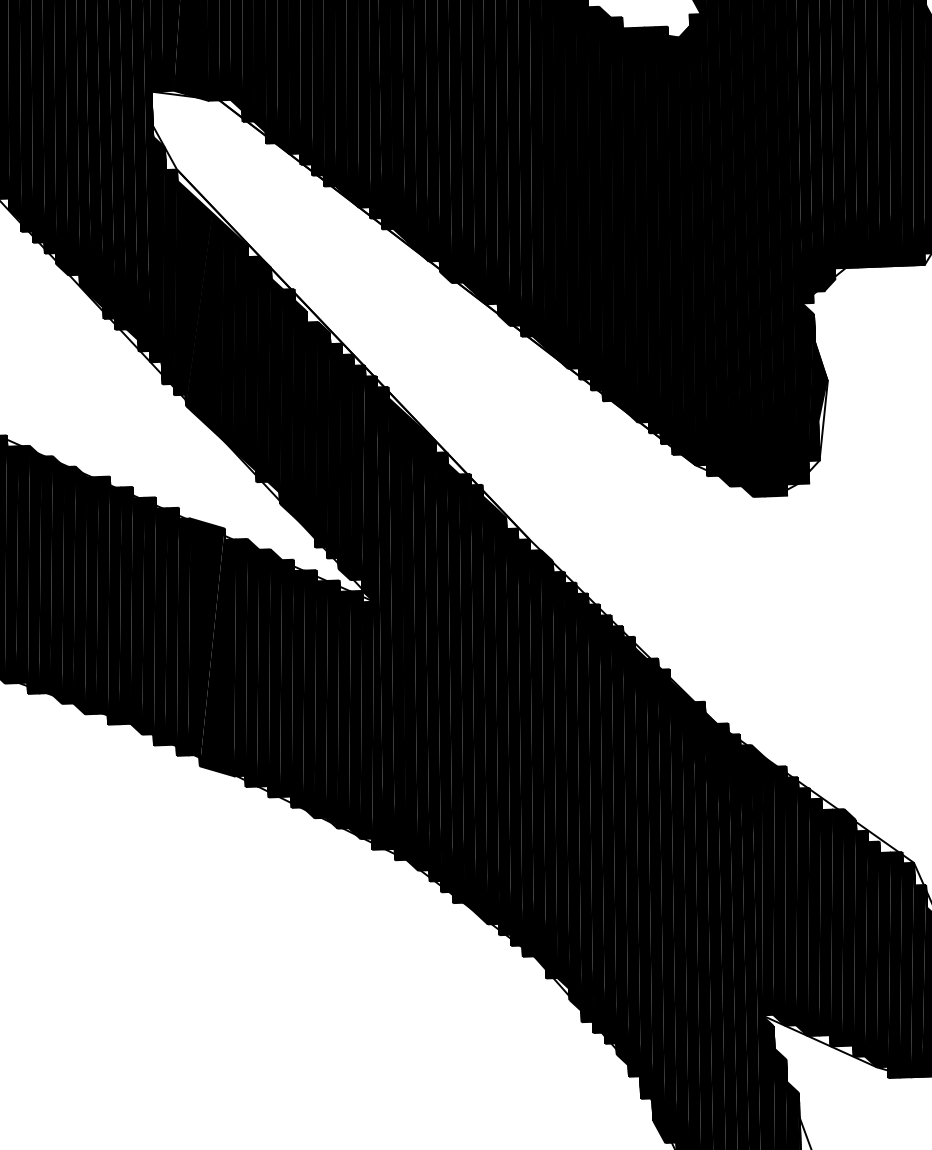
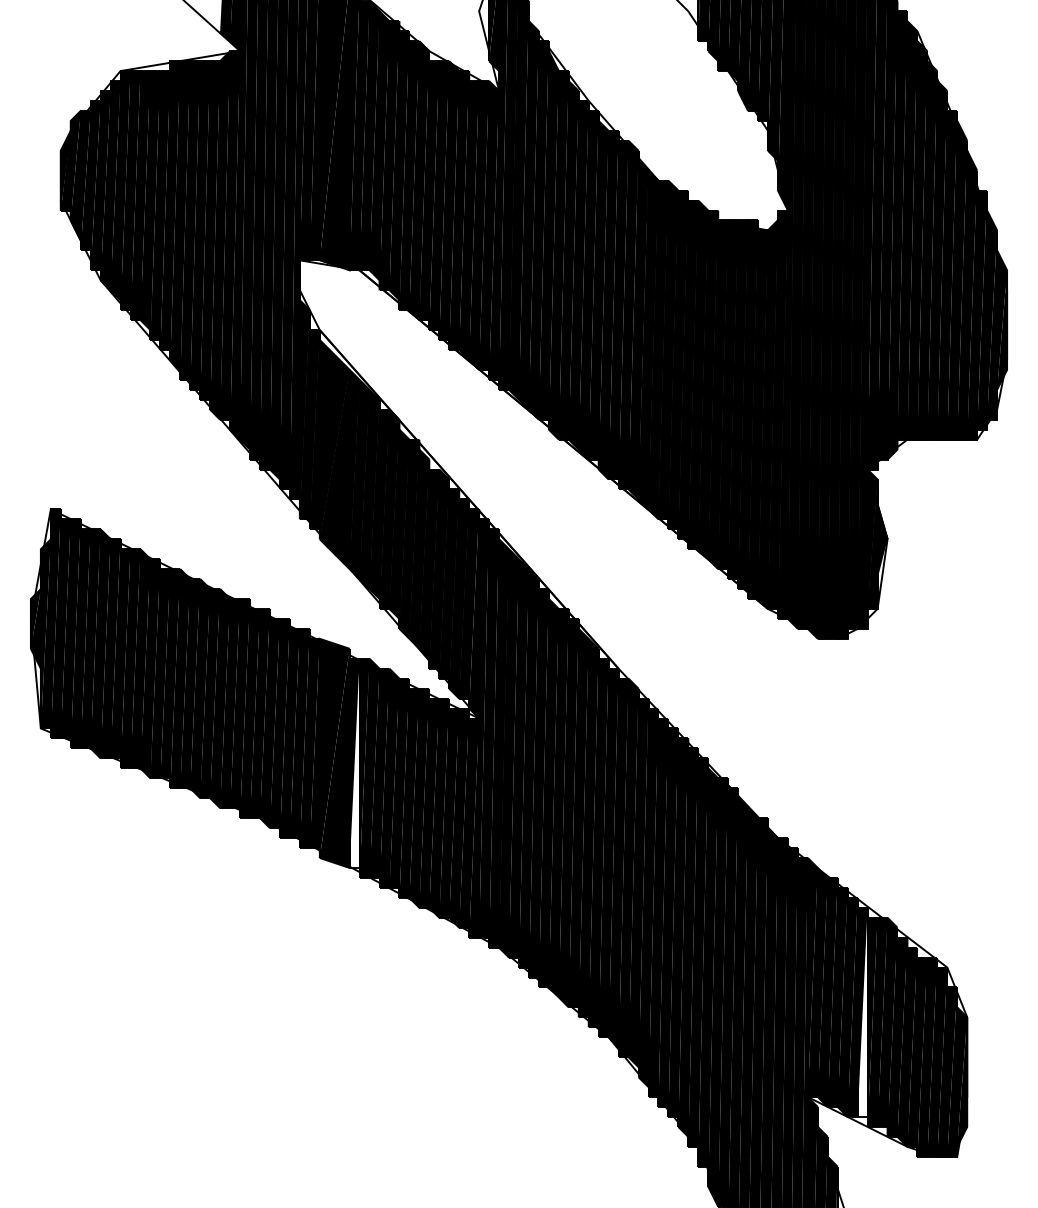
fill: (235, 656) -> (354, 762), removed
fill: (819, 916) -> (862, 1011), removed

